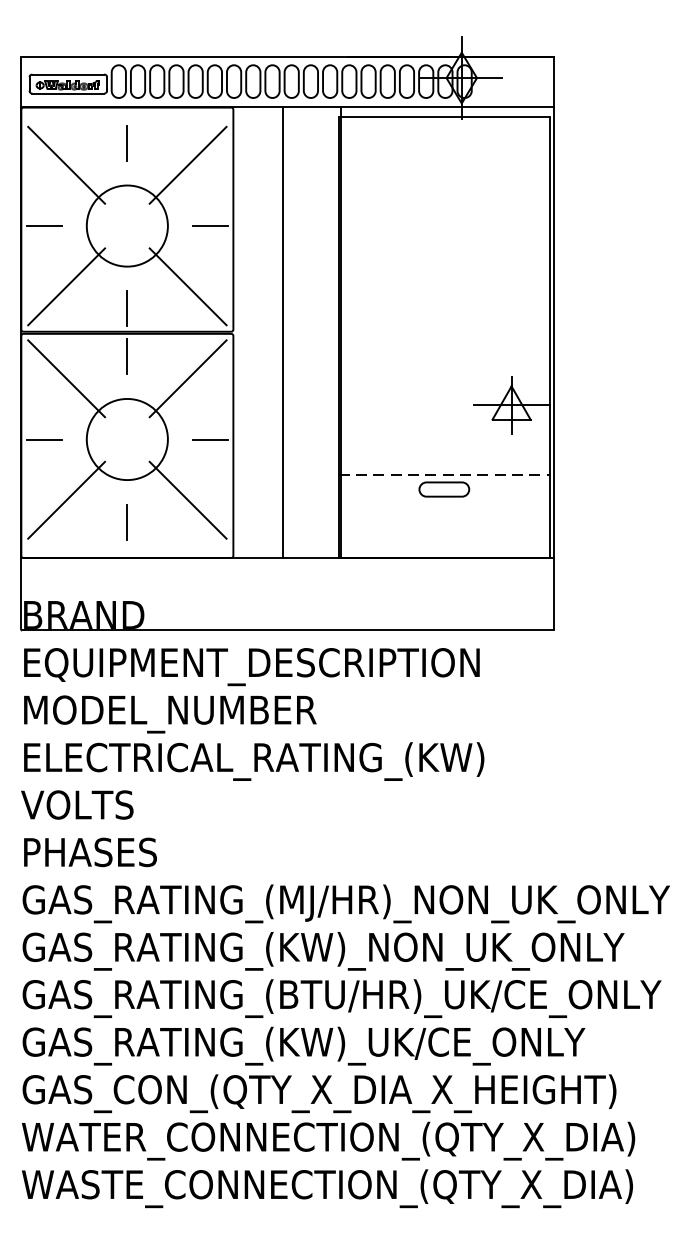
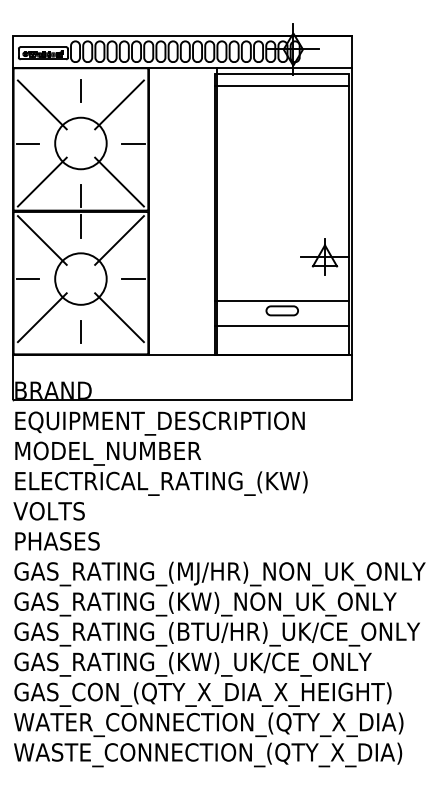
line: (444, 136) -> (282, 86), added
line: (282, 331) -> (148, 210), moved
line: (444, 474) -> (282, 301), dashed -> solid
line: (444, 514) -> (282, 326), added

